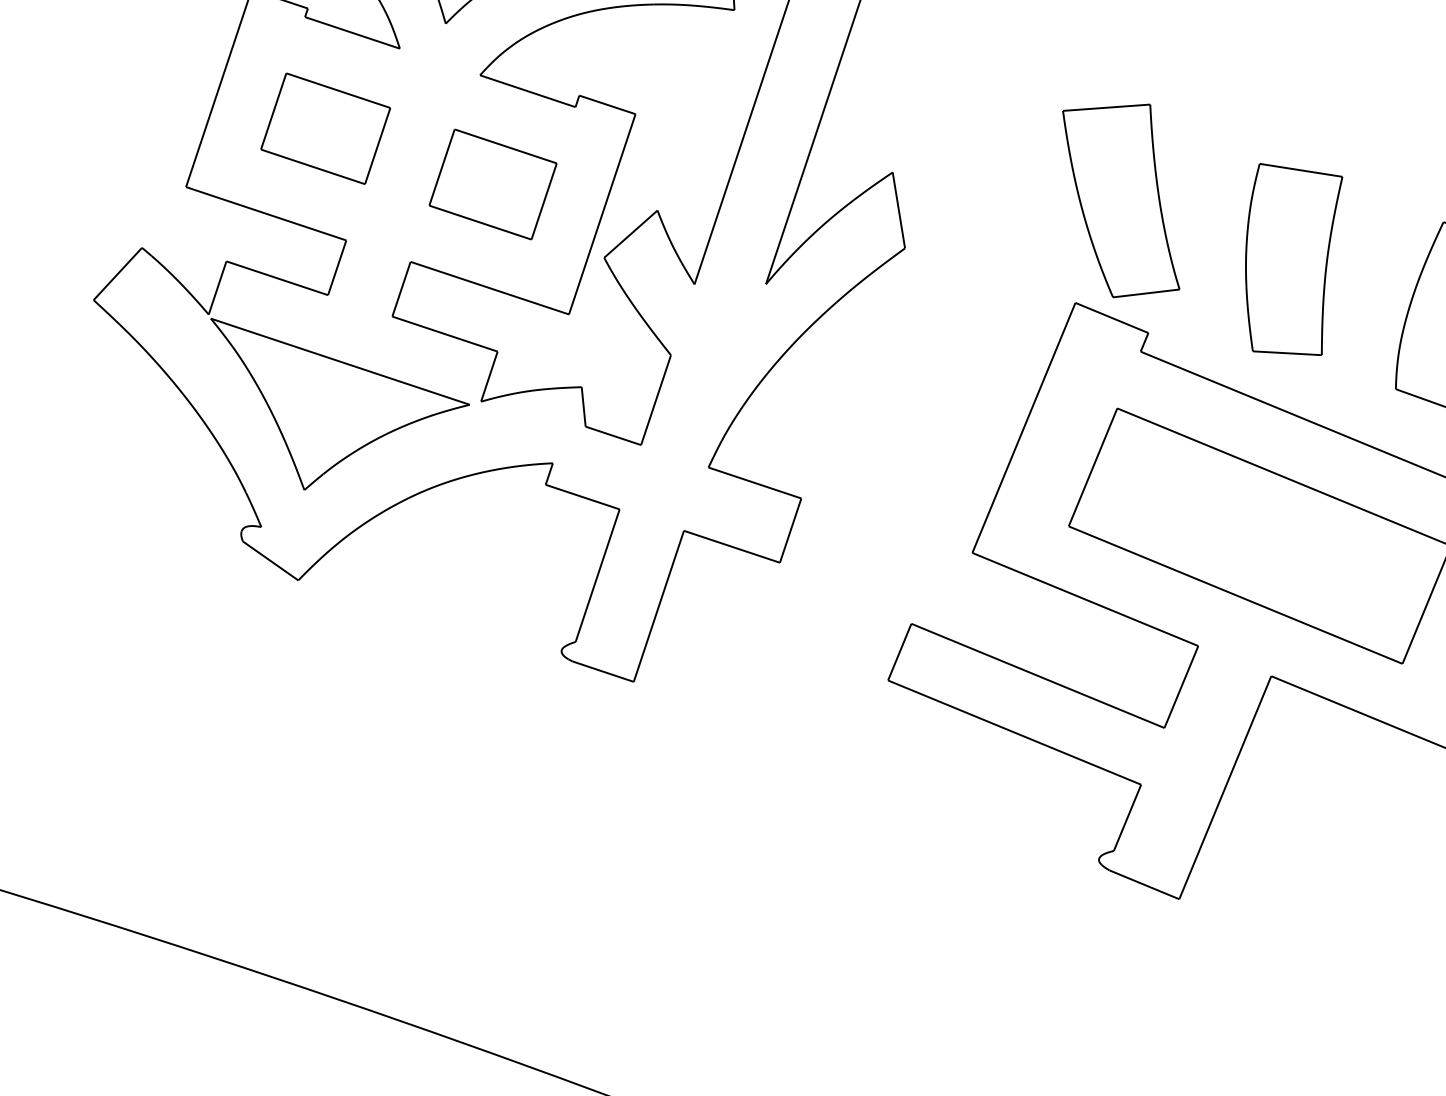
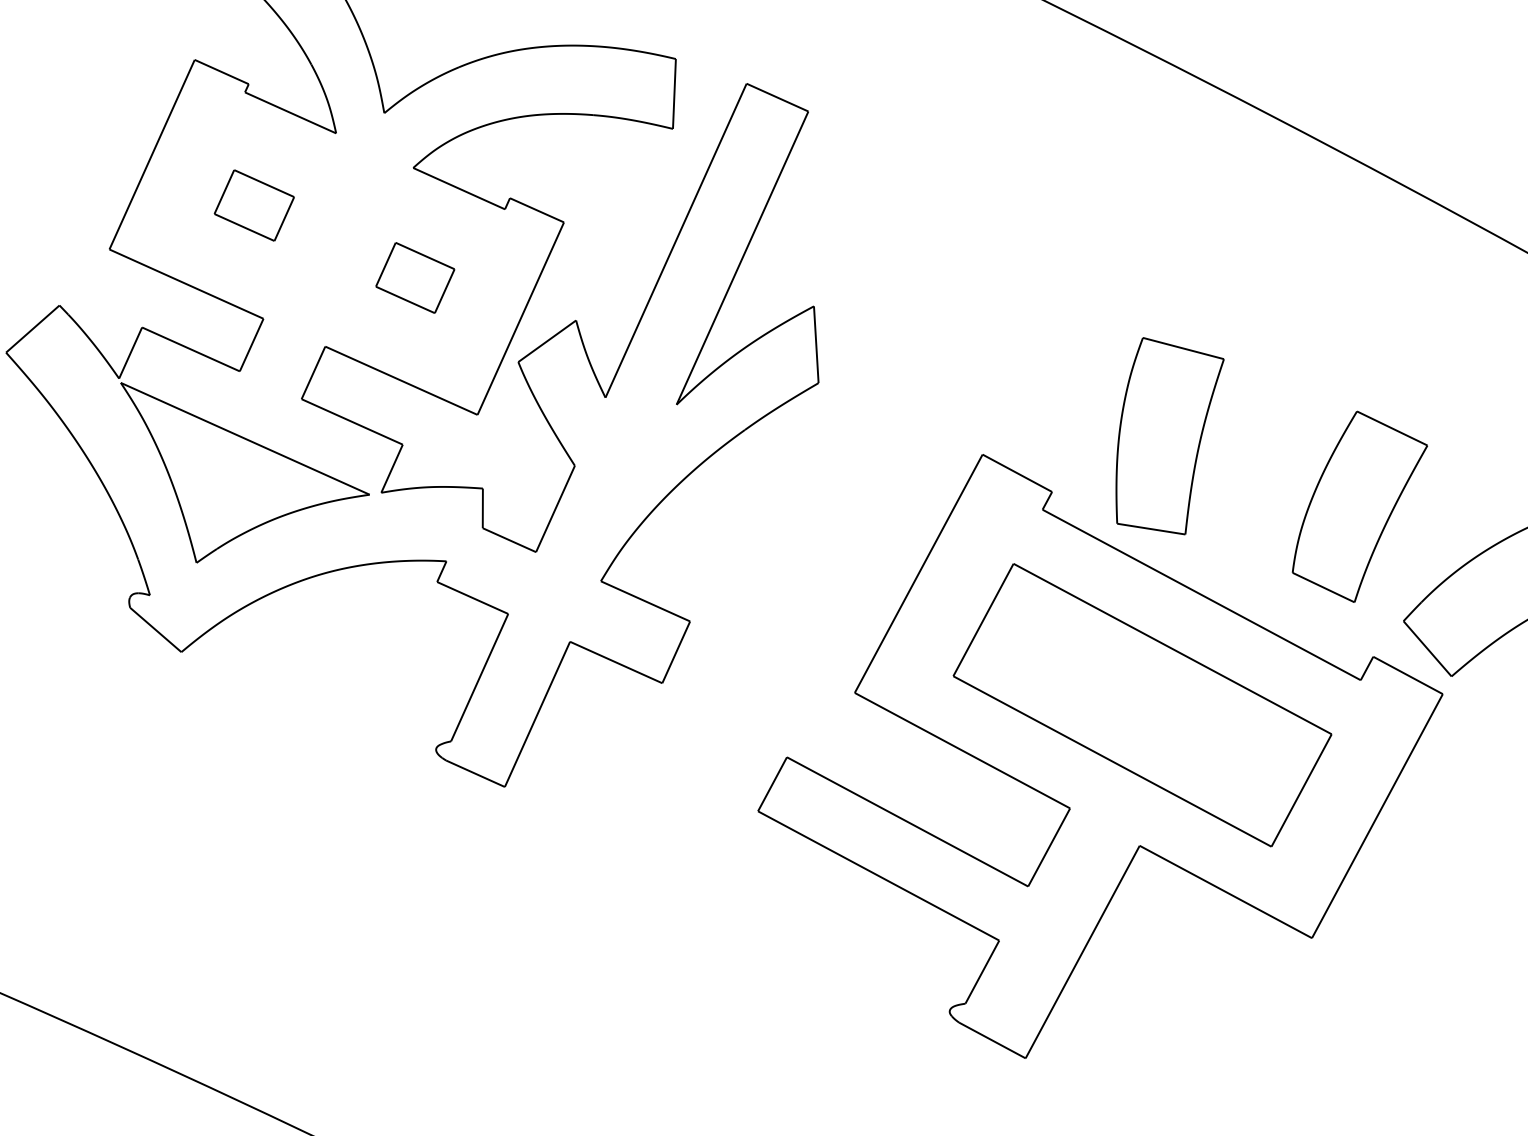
part: (325, 128) -> (254, 205), size x0.6
part: (493, 184) -> (415, 277), size x0.6
part: (1121, 200) -> (1038, 357), removed
part: (1296, 259) -> (1169, 436), moved

